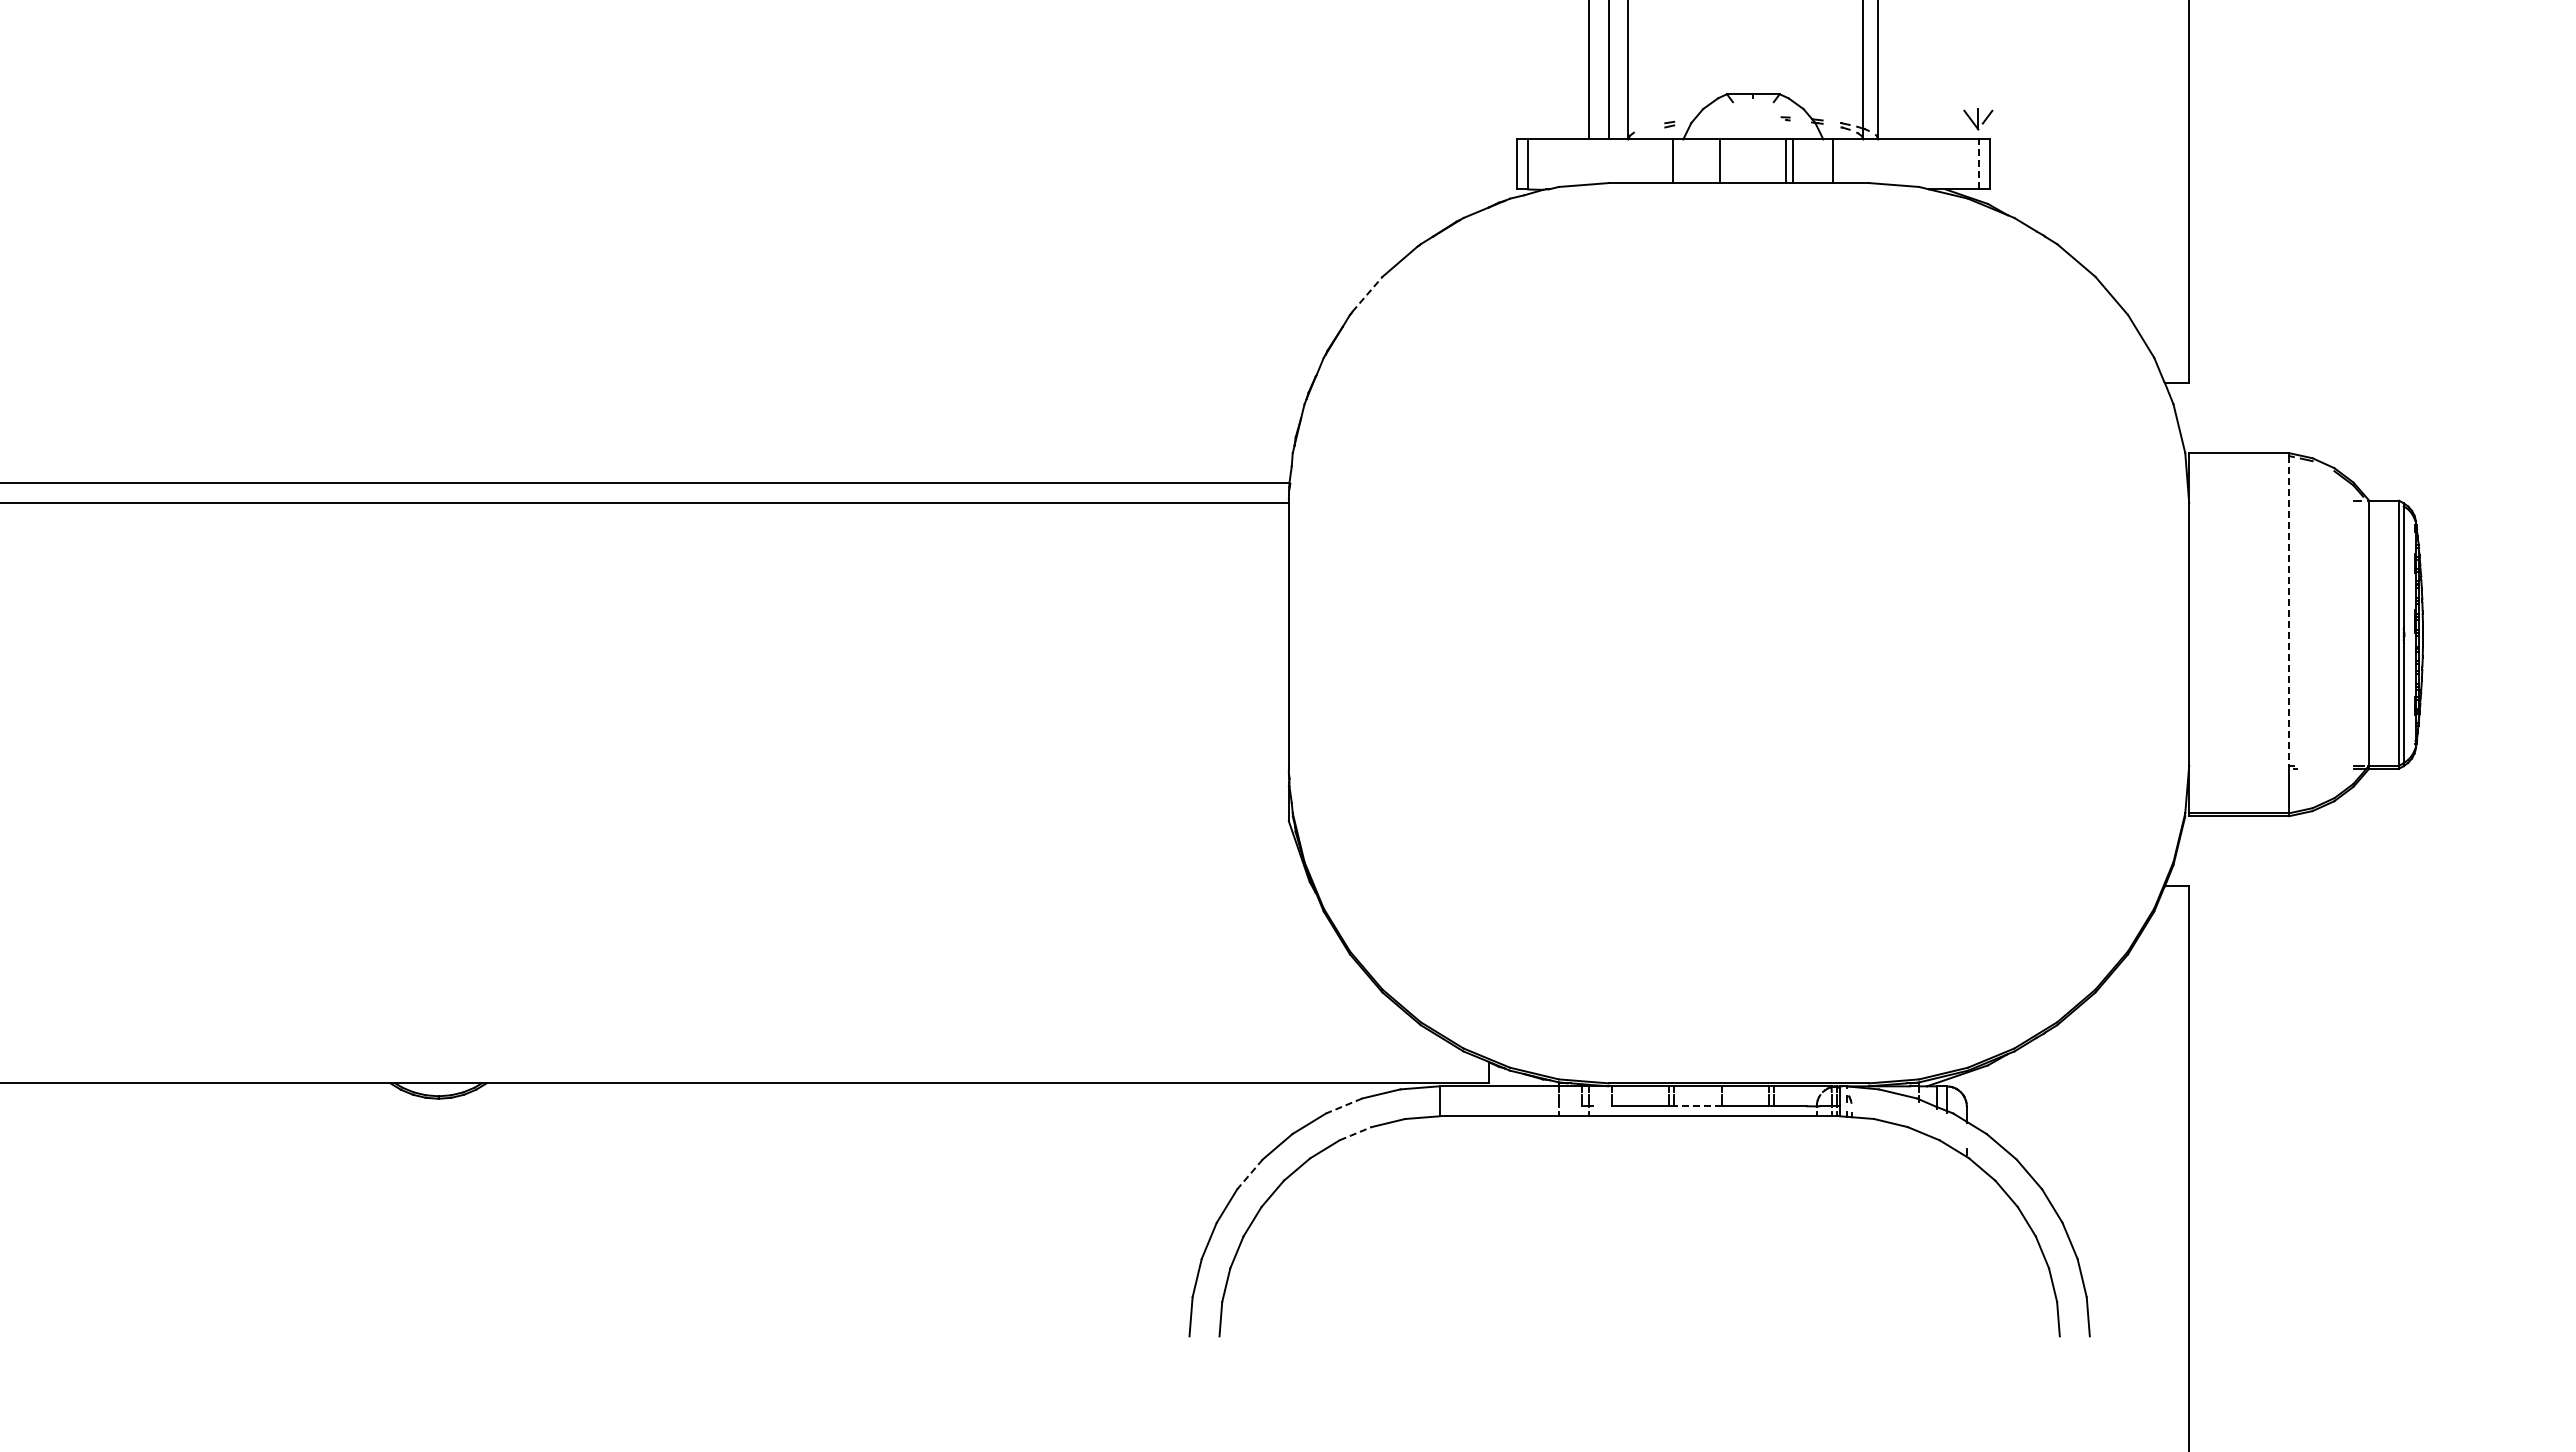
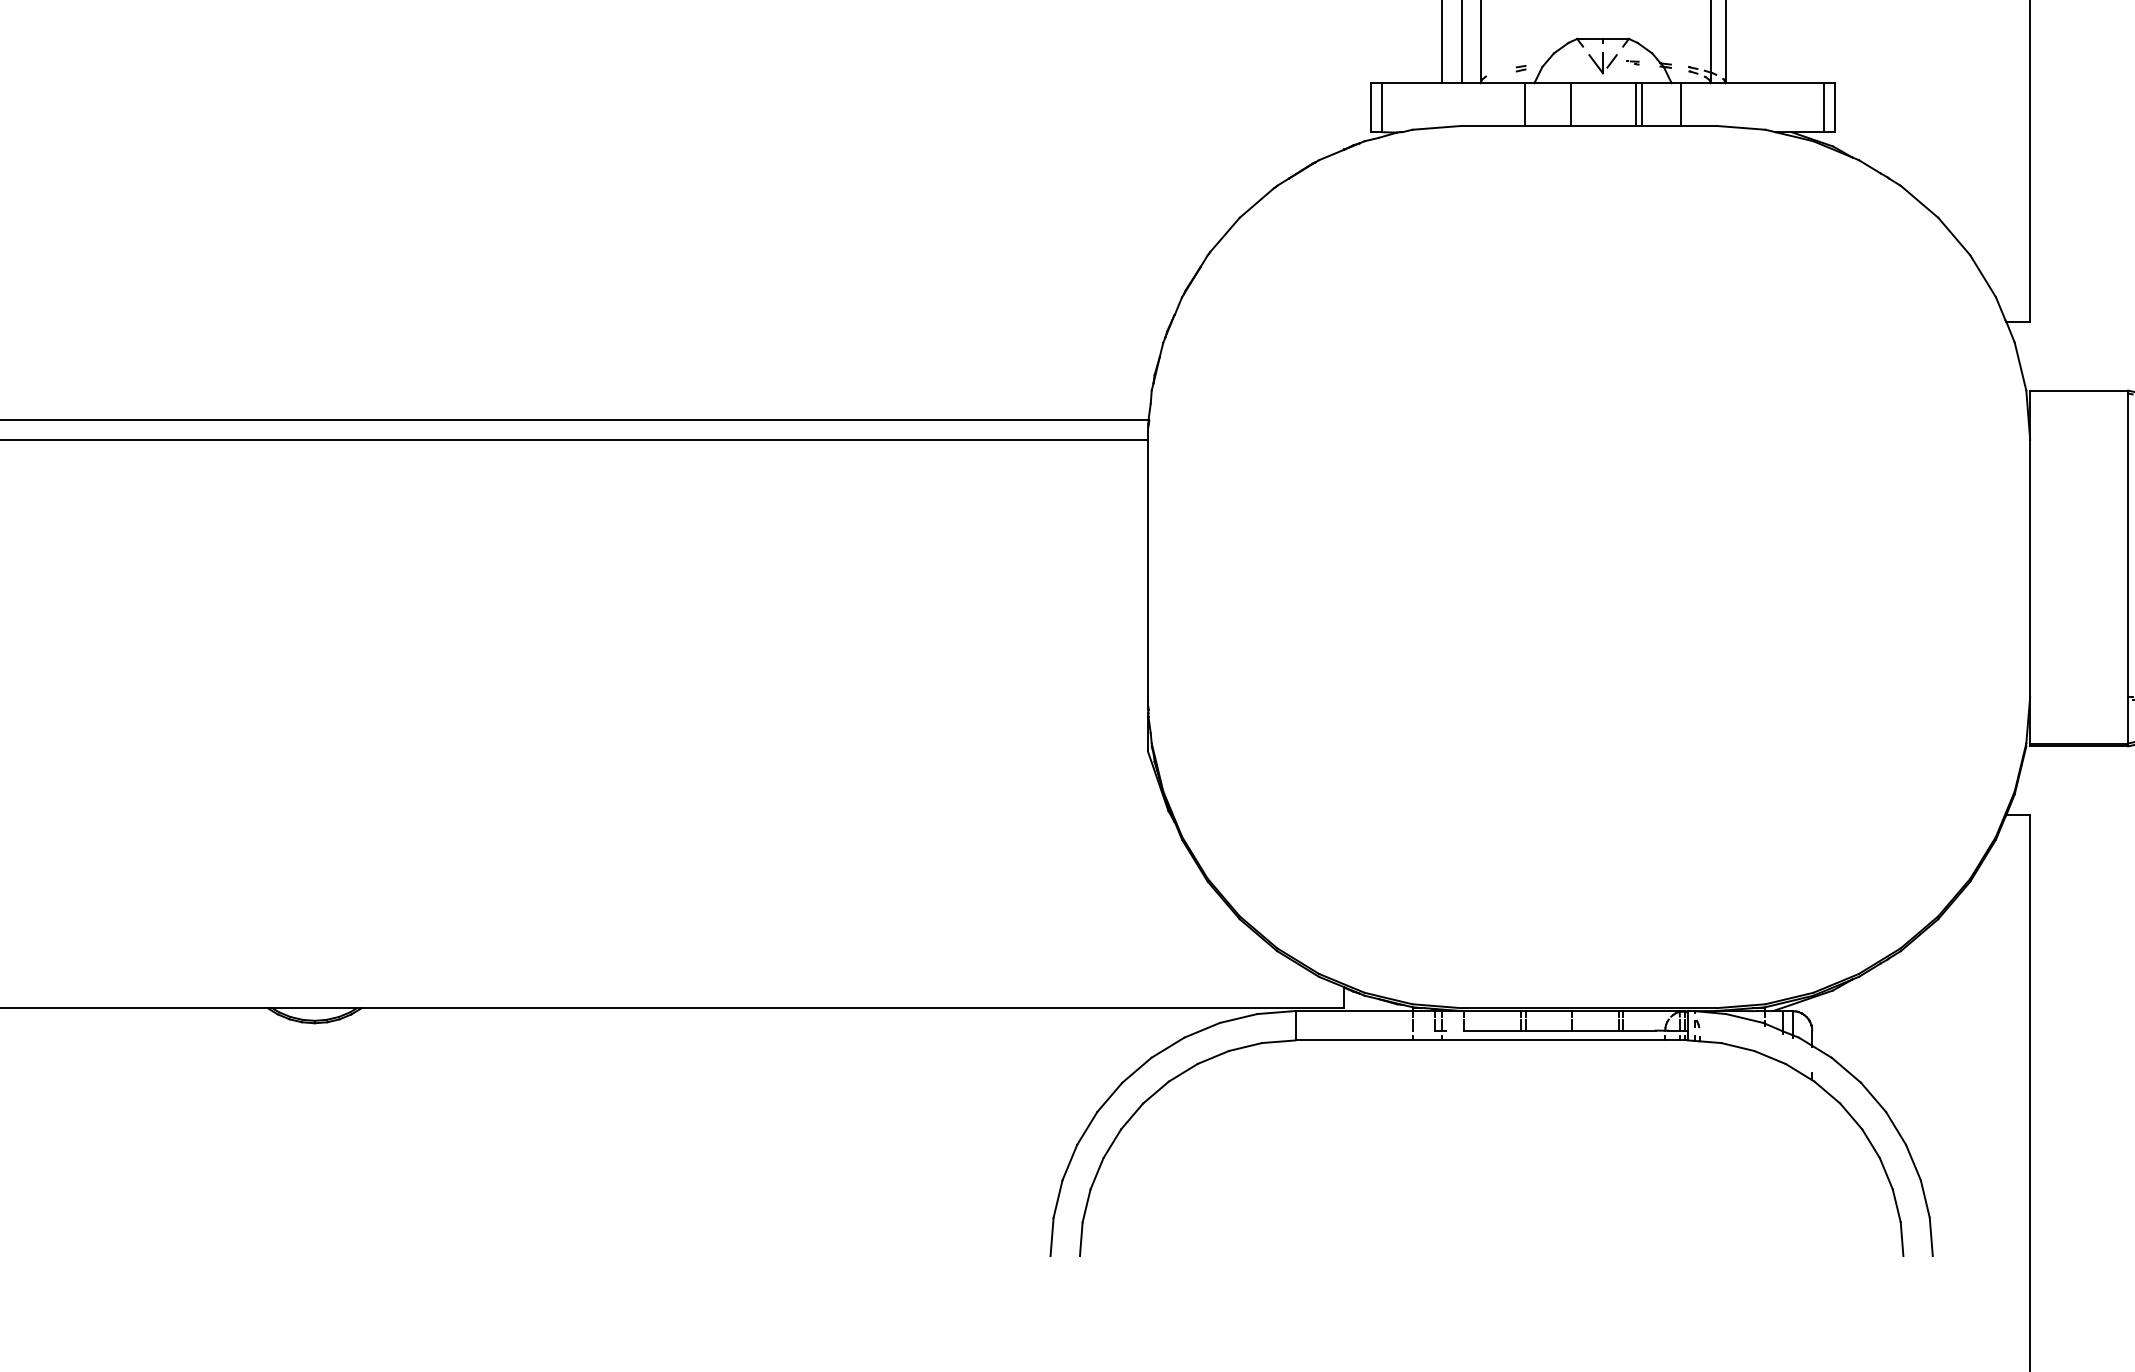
part: (1978, 119) -> (1603, 63), moved
line: (1978, 163) -> (1823, 106), dashed -> solid
line: (1367, 293) -> (1224, 234), dashed -> solid
line: (2289, 610) -> (2128, 544), dashed -> solid
line: (1344, 1106) -> (1202, 1030), dashed -> solid
line: (1697, 1106) -> (1548, 1030), dashed -> solid
line: (1356, 1133) -> (1214, 1057), dashed -> solid
line: (1249, 1174) -> (1109, 1097), dashed -> solid

